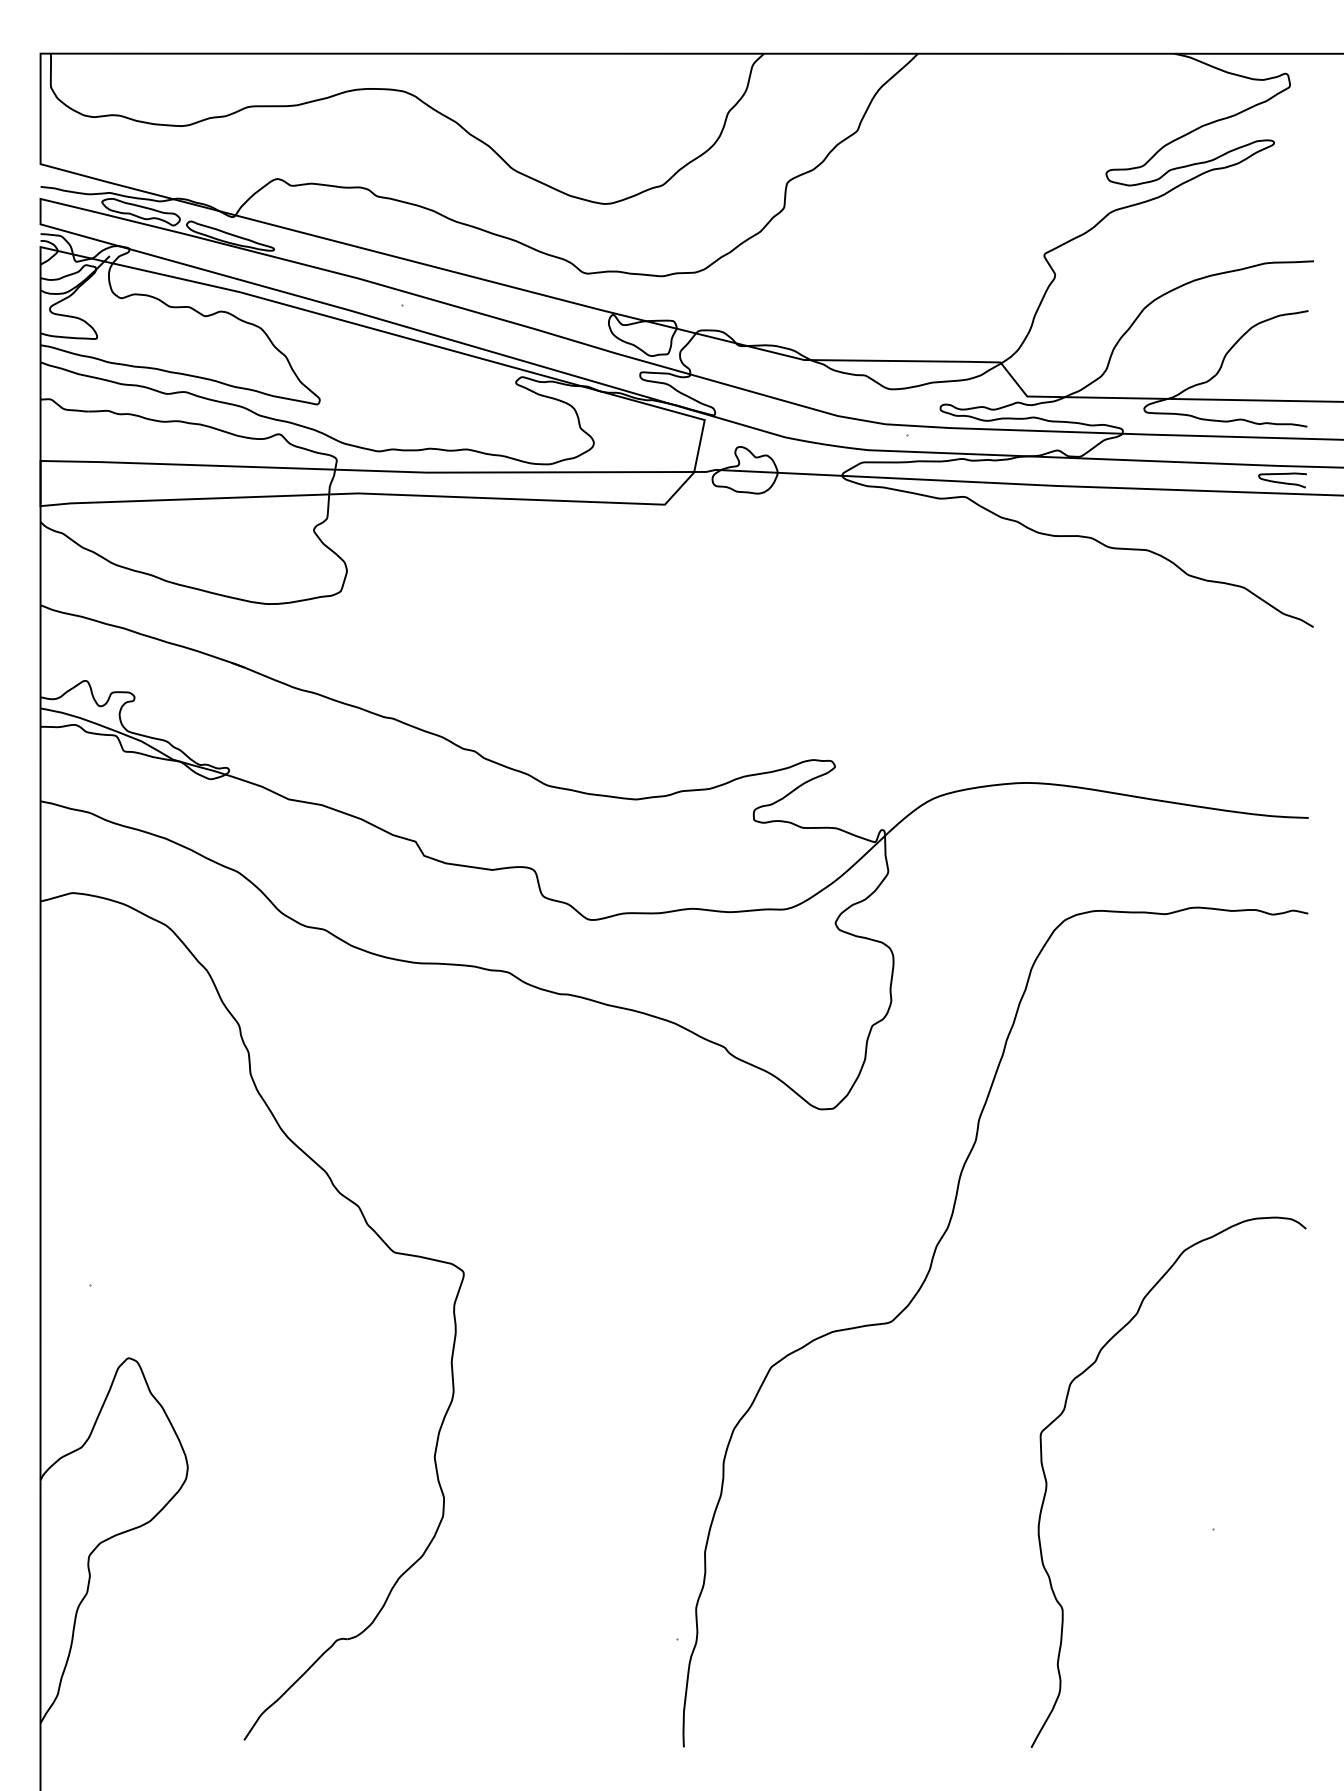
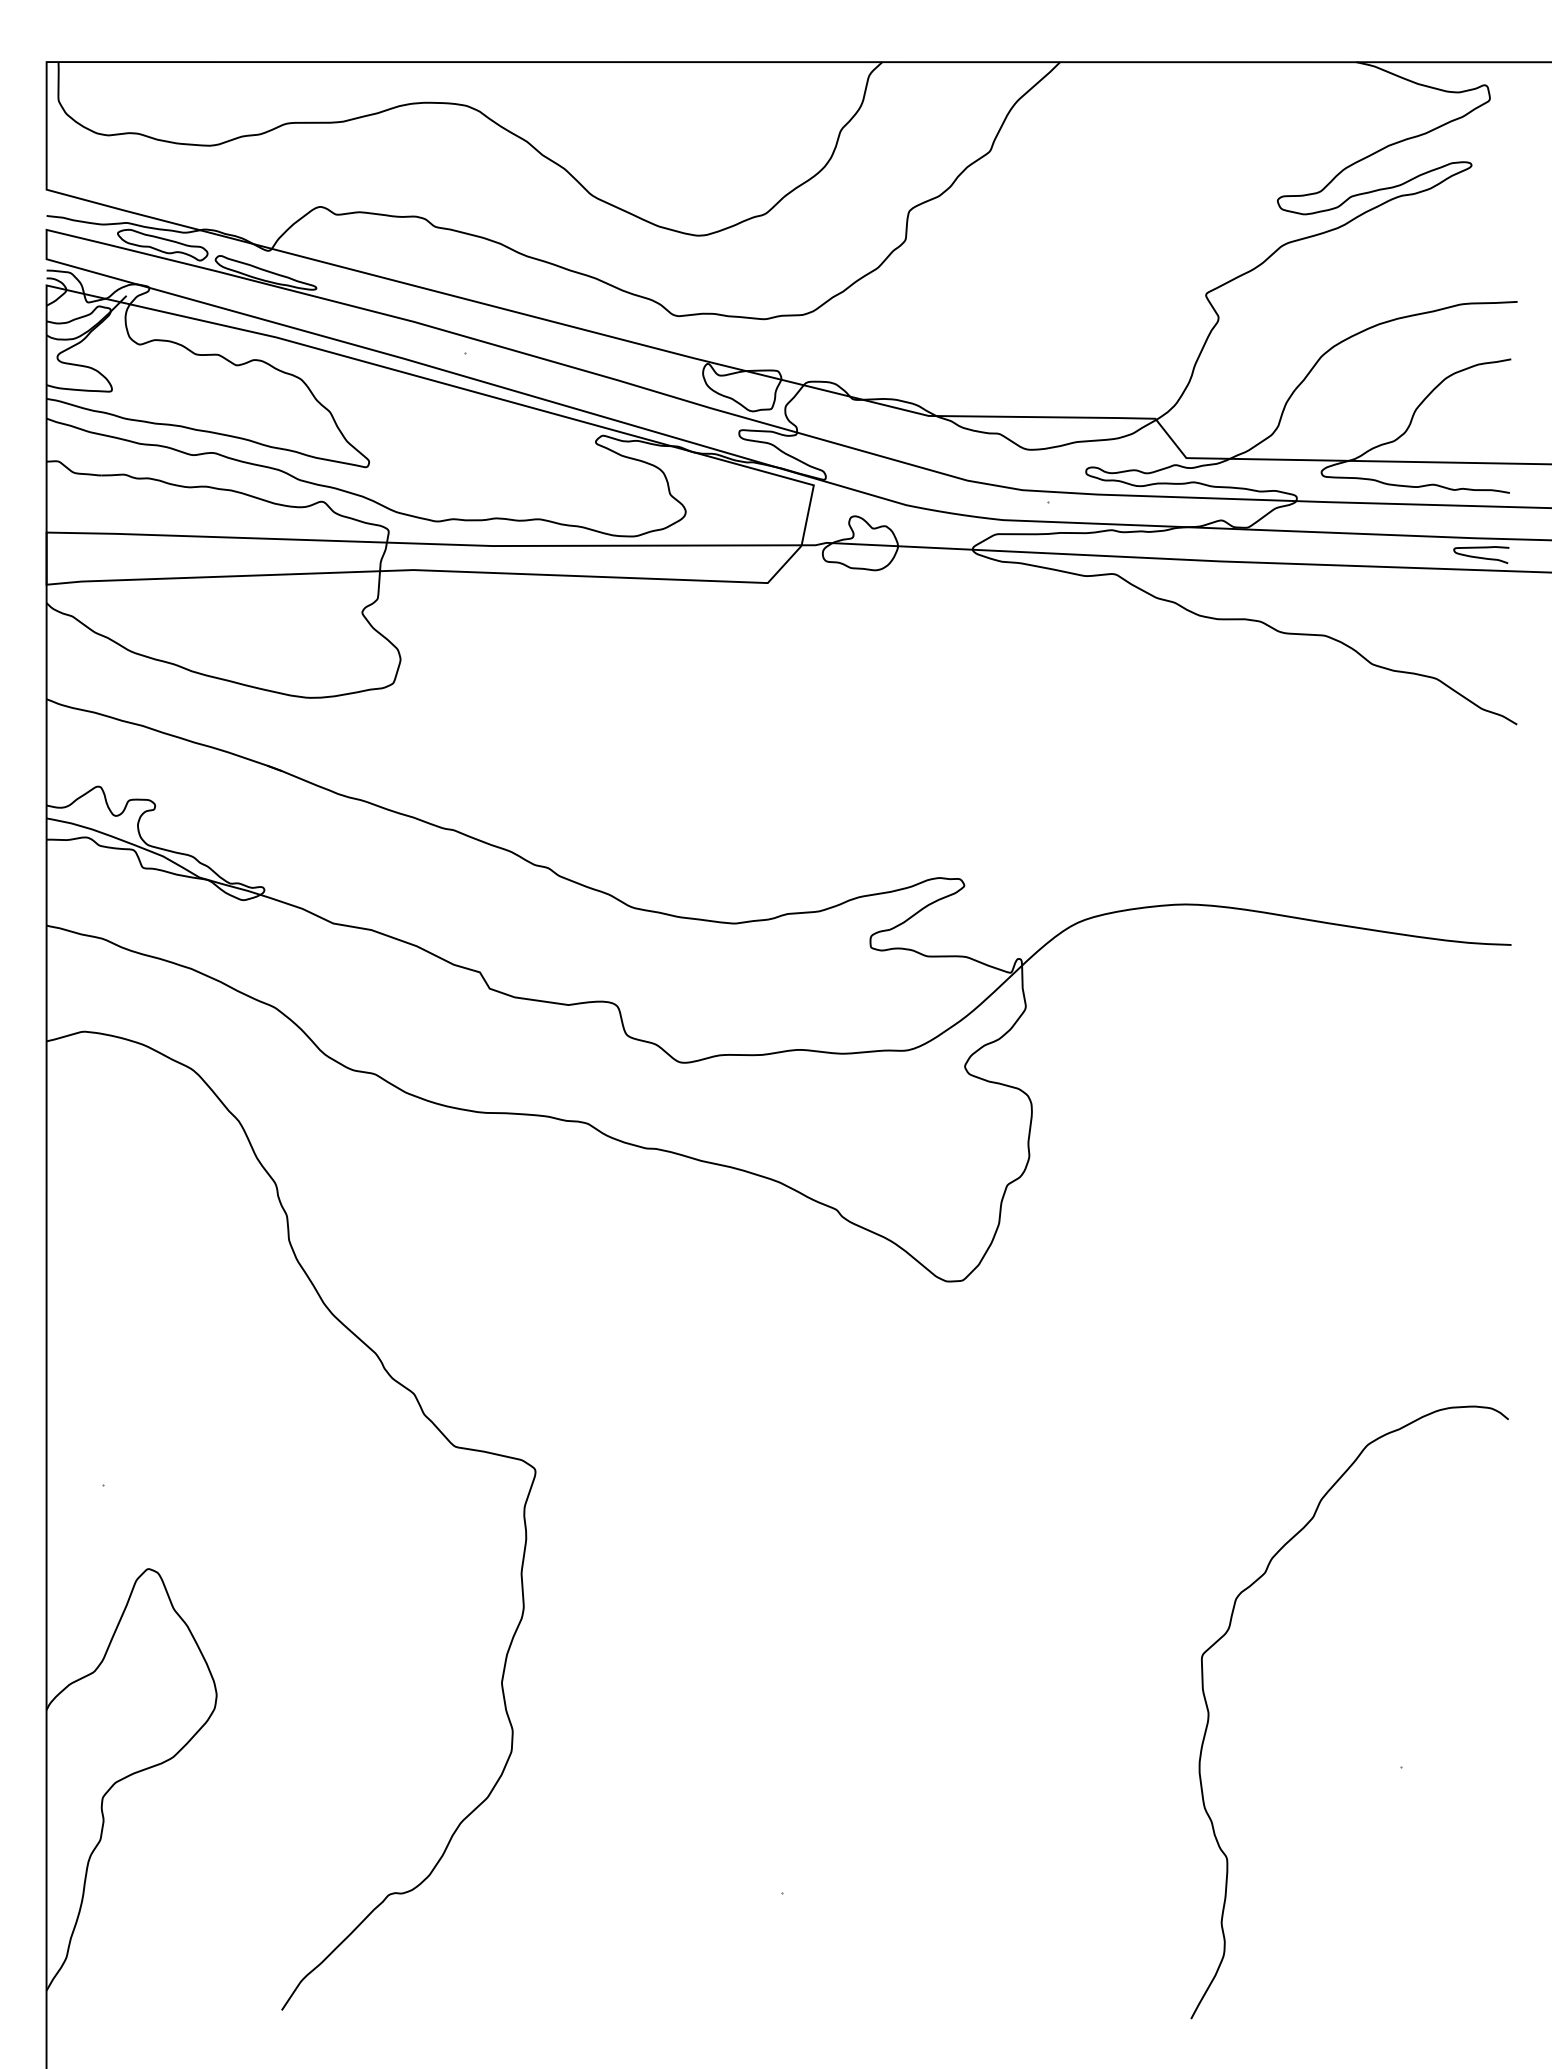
curve: (924, 1283) -> (1067, 1482), removed

